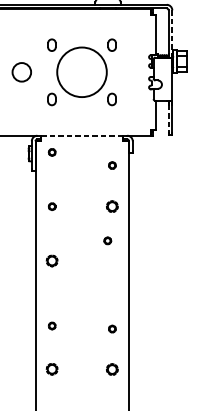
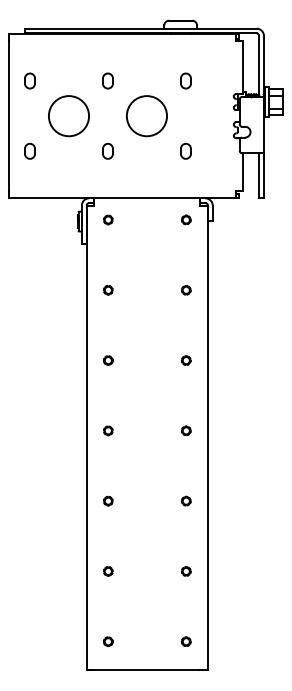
line: (171, 32) -> (263, 64), dashed -> solid
circle: (21, 72) -> (68, 116), size x1.67
circle: (81, 72) -> (146, 116), size x0.62
line: (168, 118) -> (259, 176), dashed -> solid
line: (82, 135) -> (147, 198), dashed -> solid
part: (112, 165) -> (186, 219), moved
part: (112, 206) -> (186, 290), size x0.62
part: (107, 240) -> (186, 360), moved
part: (52, 260) -> (108, 360), size x0.62
part: (52, 325) -> (108, 430), moved
part: (112, 328) -> (186, 430), moved
part: (112, 368) -> (186, 500), size x0.62
part: (52, 369) -> (108, 501), size x0.62

